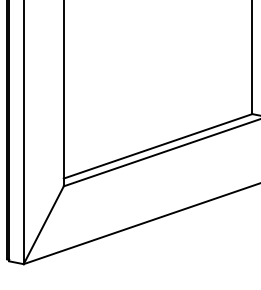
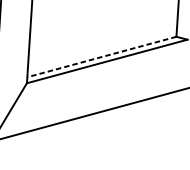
line: (158, 146) -> (102, 57), solid -> dashed

